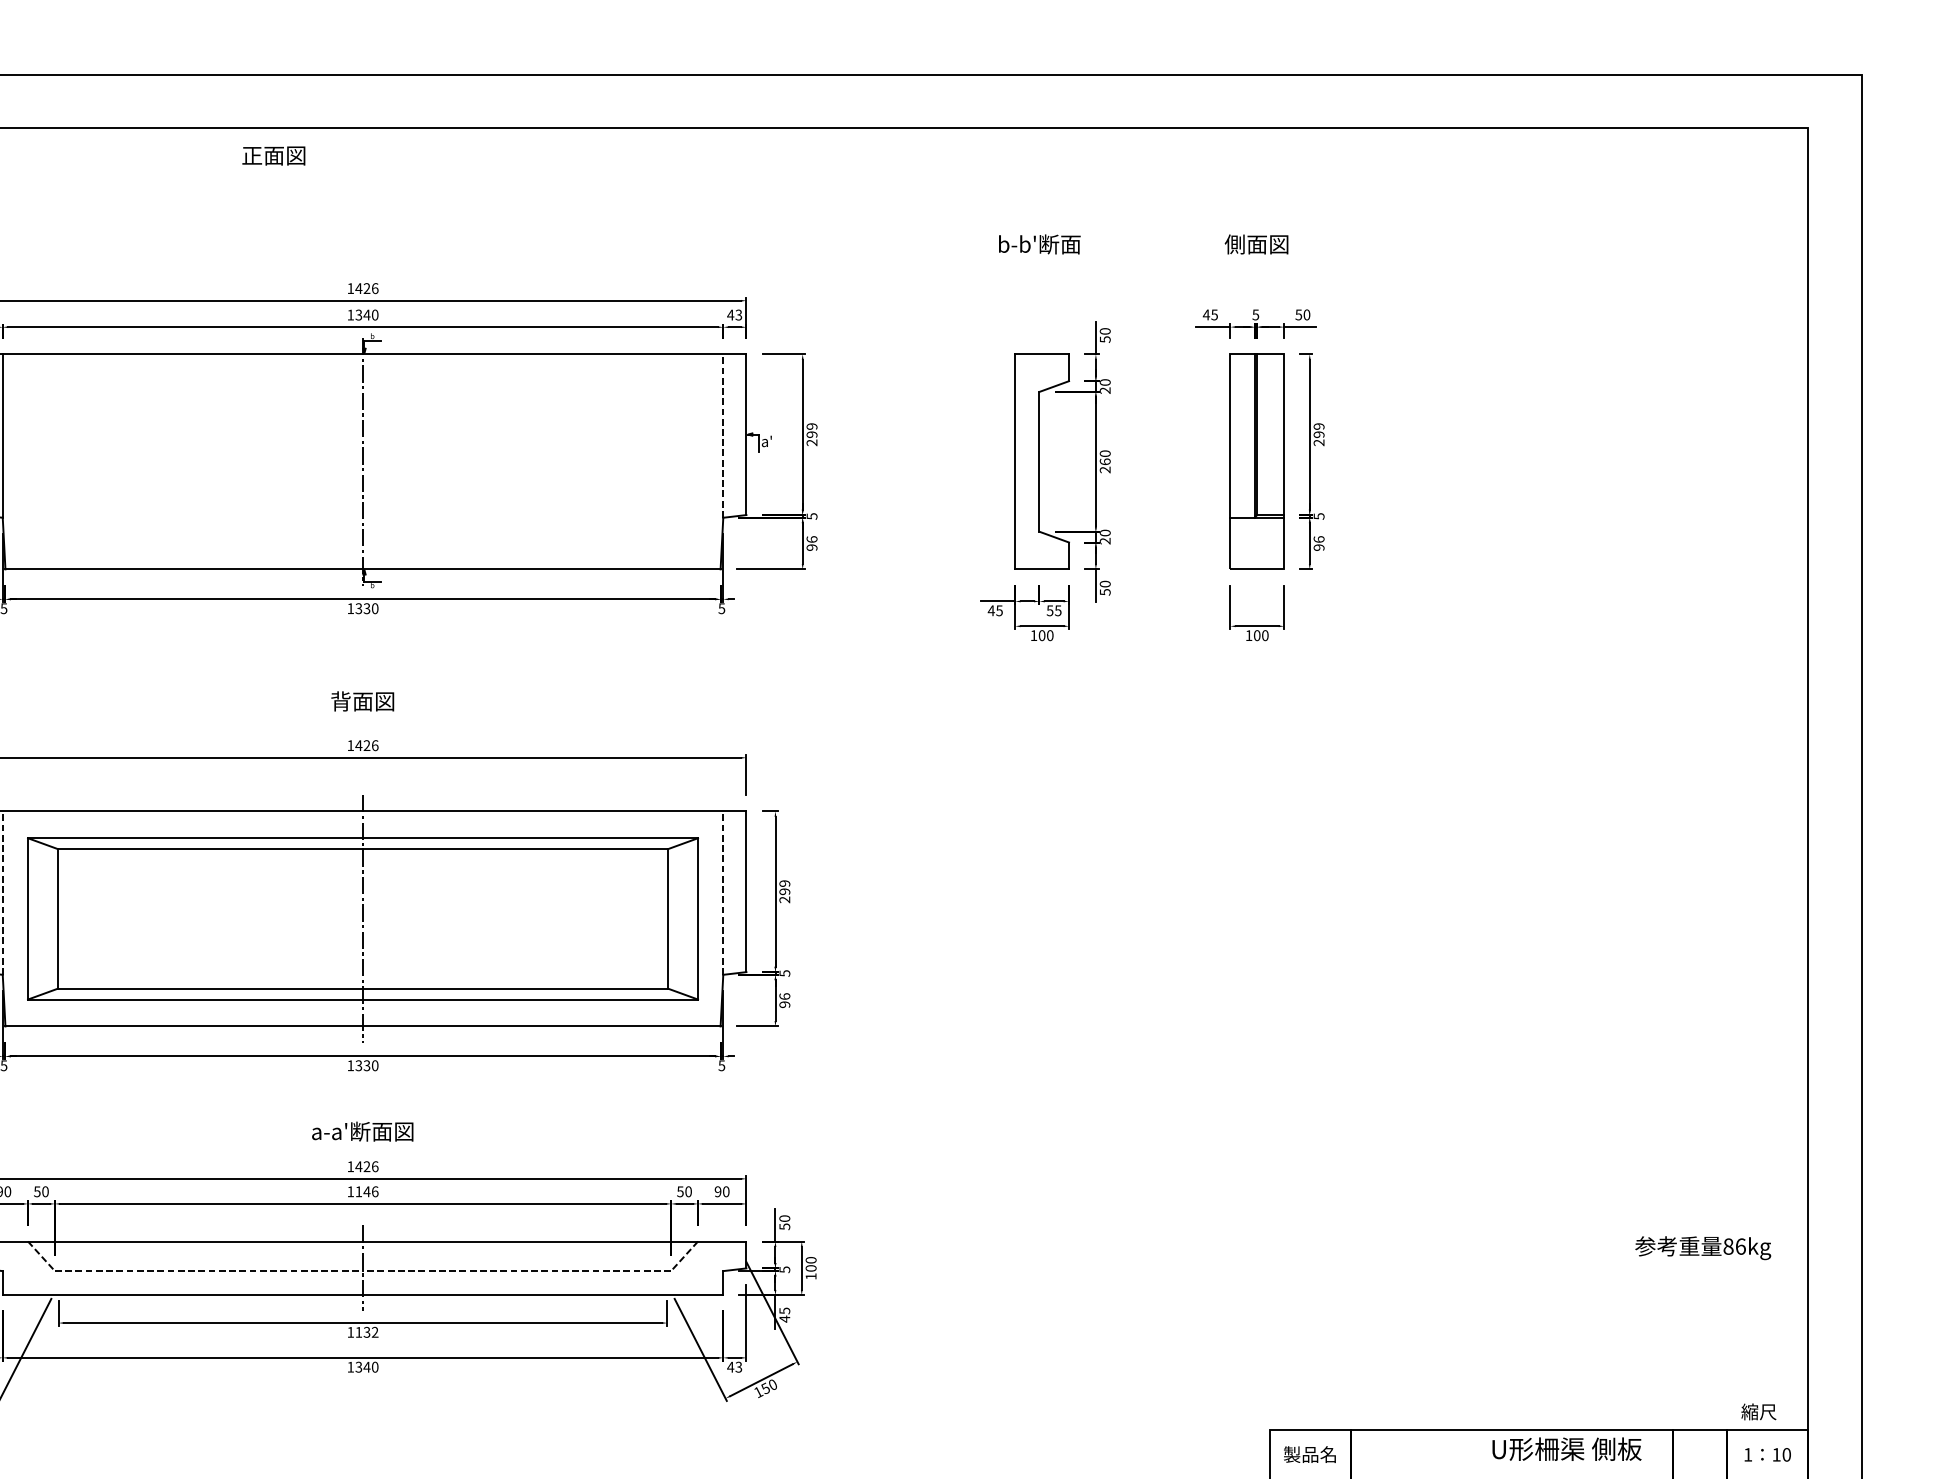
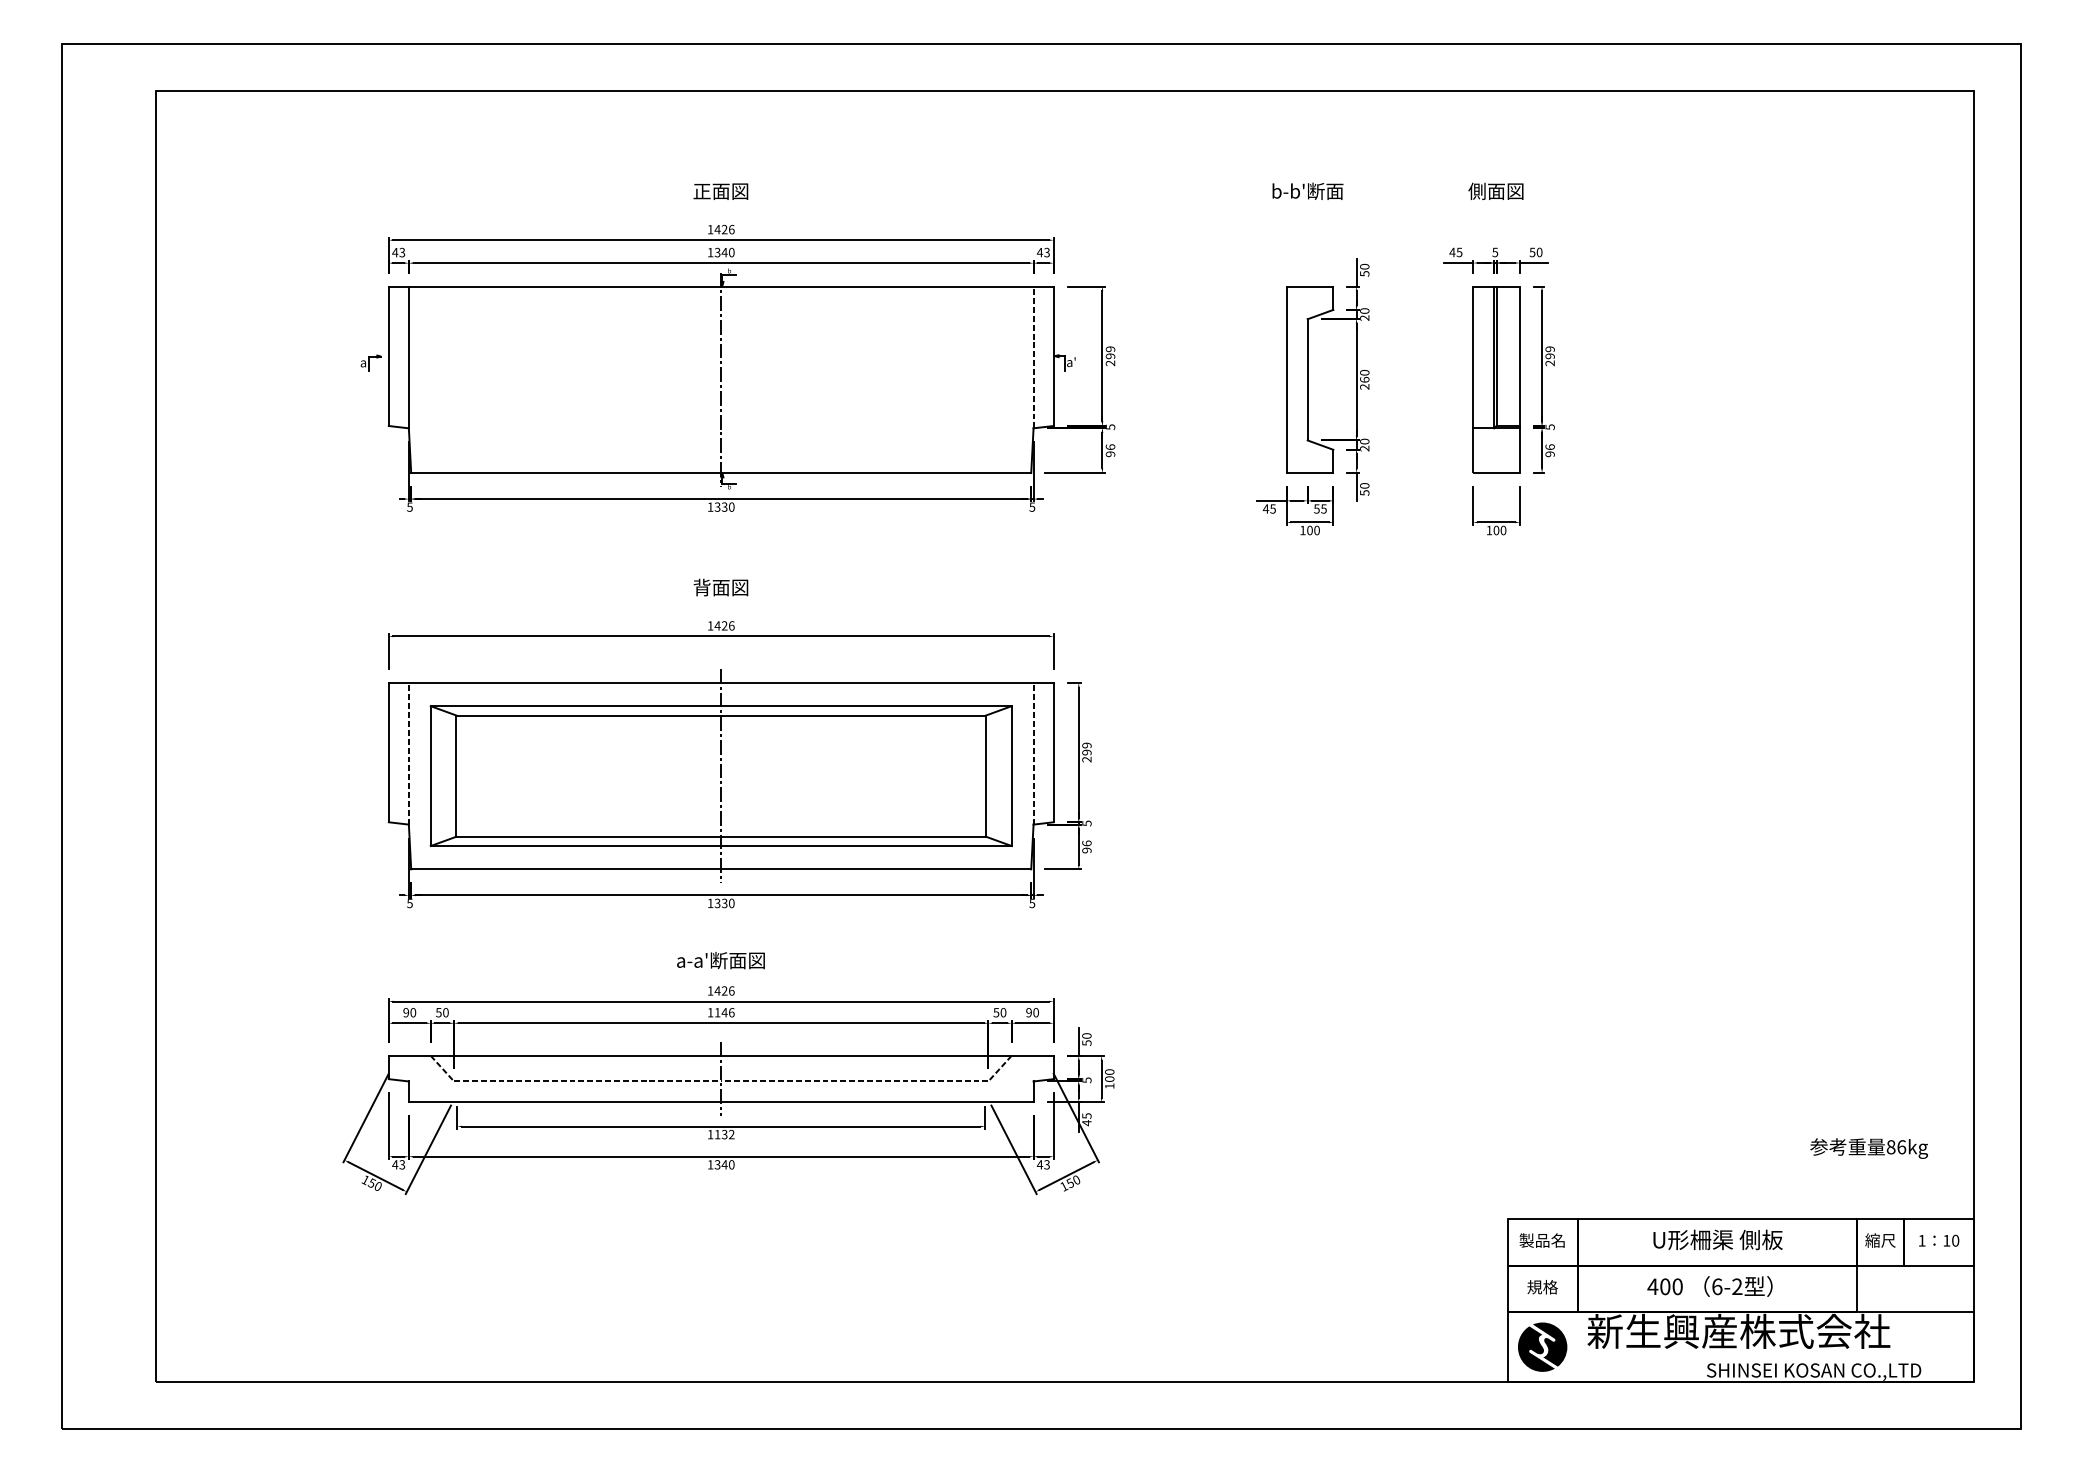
text: (273, 155) -> (720, 191), moved
text: (1702, 1248) -> (1868, 1148), moved
text: (1758, 1411) -> (1880, 1240), moved
text: (1566, 1448) -> (1717, 1239), moved

